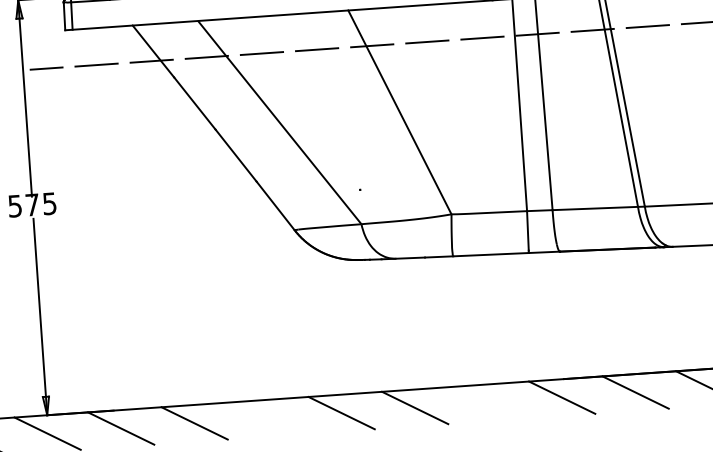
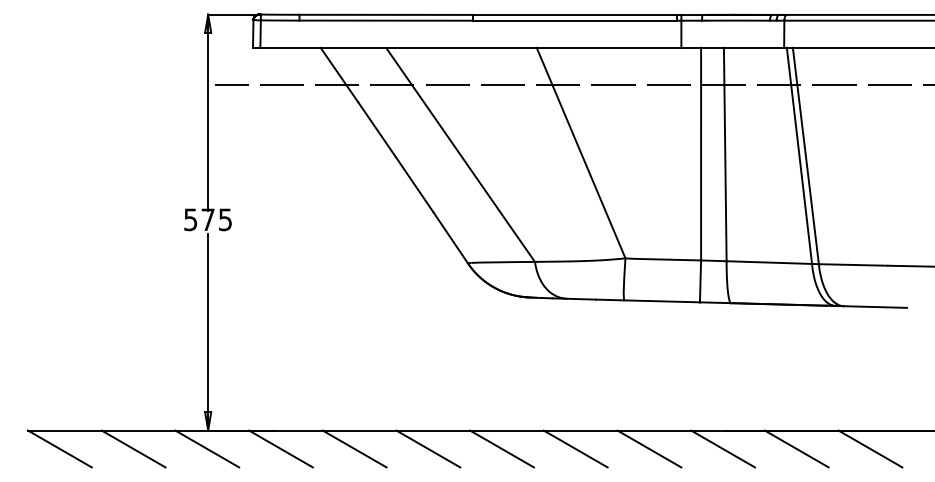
line: (488, 402) -> (649, 448), added
line: (268, 417) -> (428, 448), added

